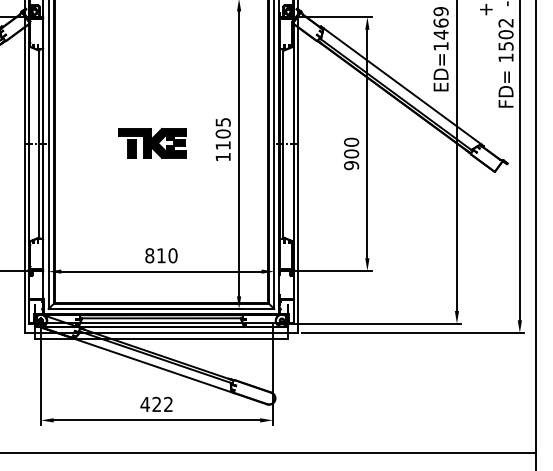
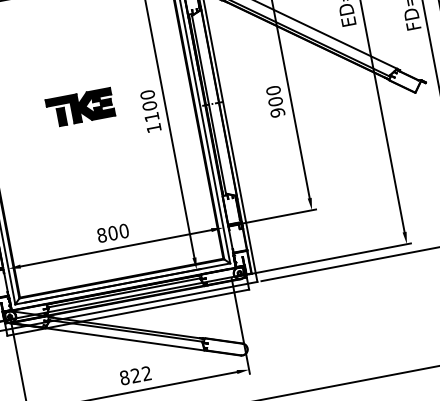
text: (222, 121) -> (146, 94), 1105 -> 1100
part: (152, 143) -> (80, 107), moved
text: (160, 255) -> (112, 233), 810 -> 800
text: (145, 404) -> (124, 377), 422 -> 822

